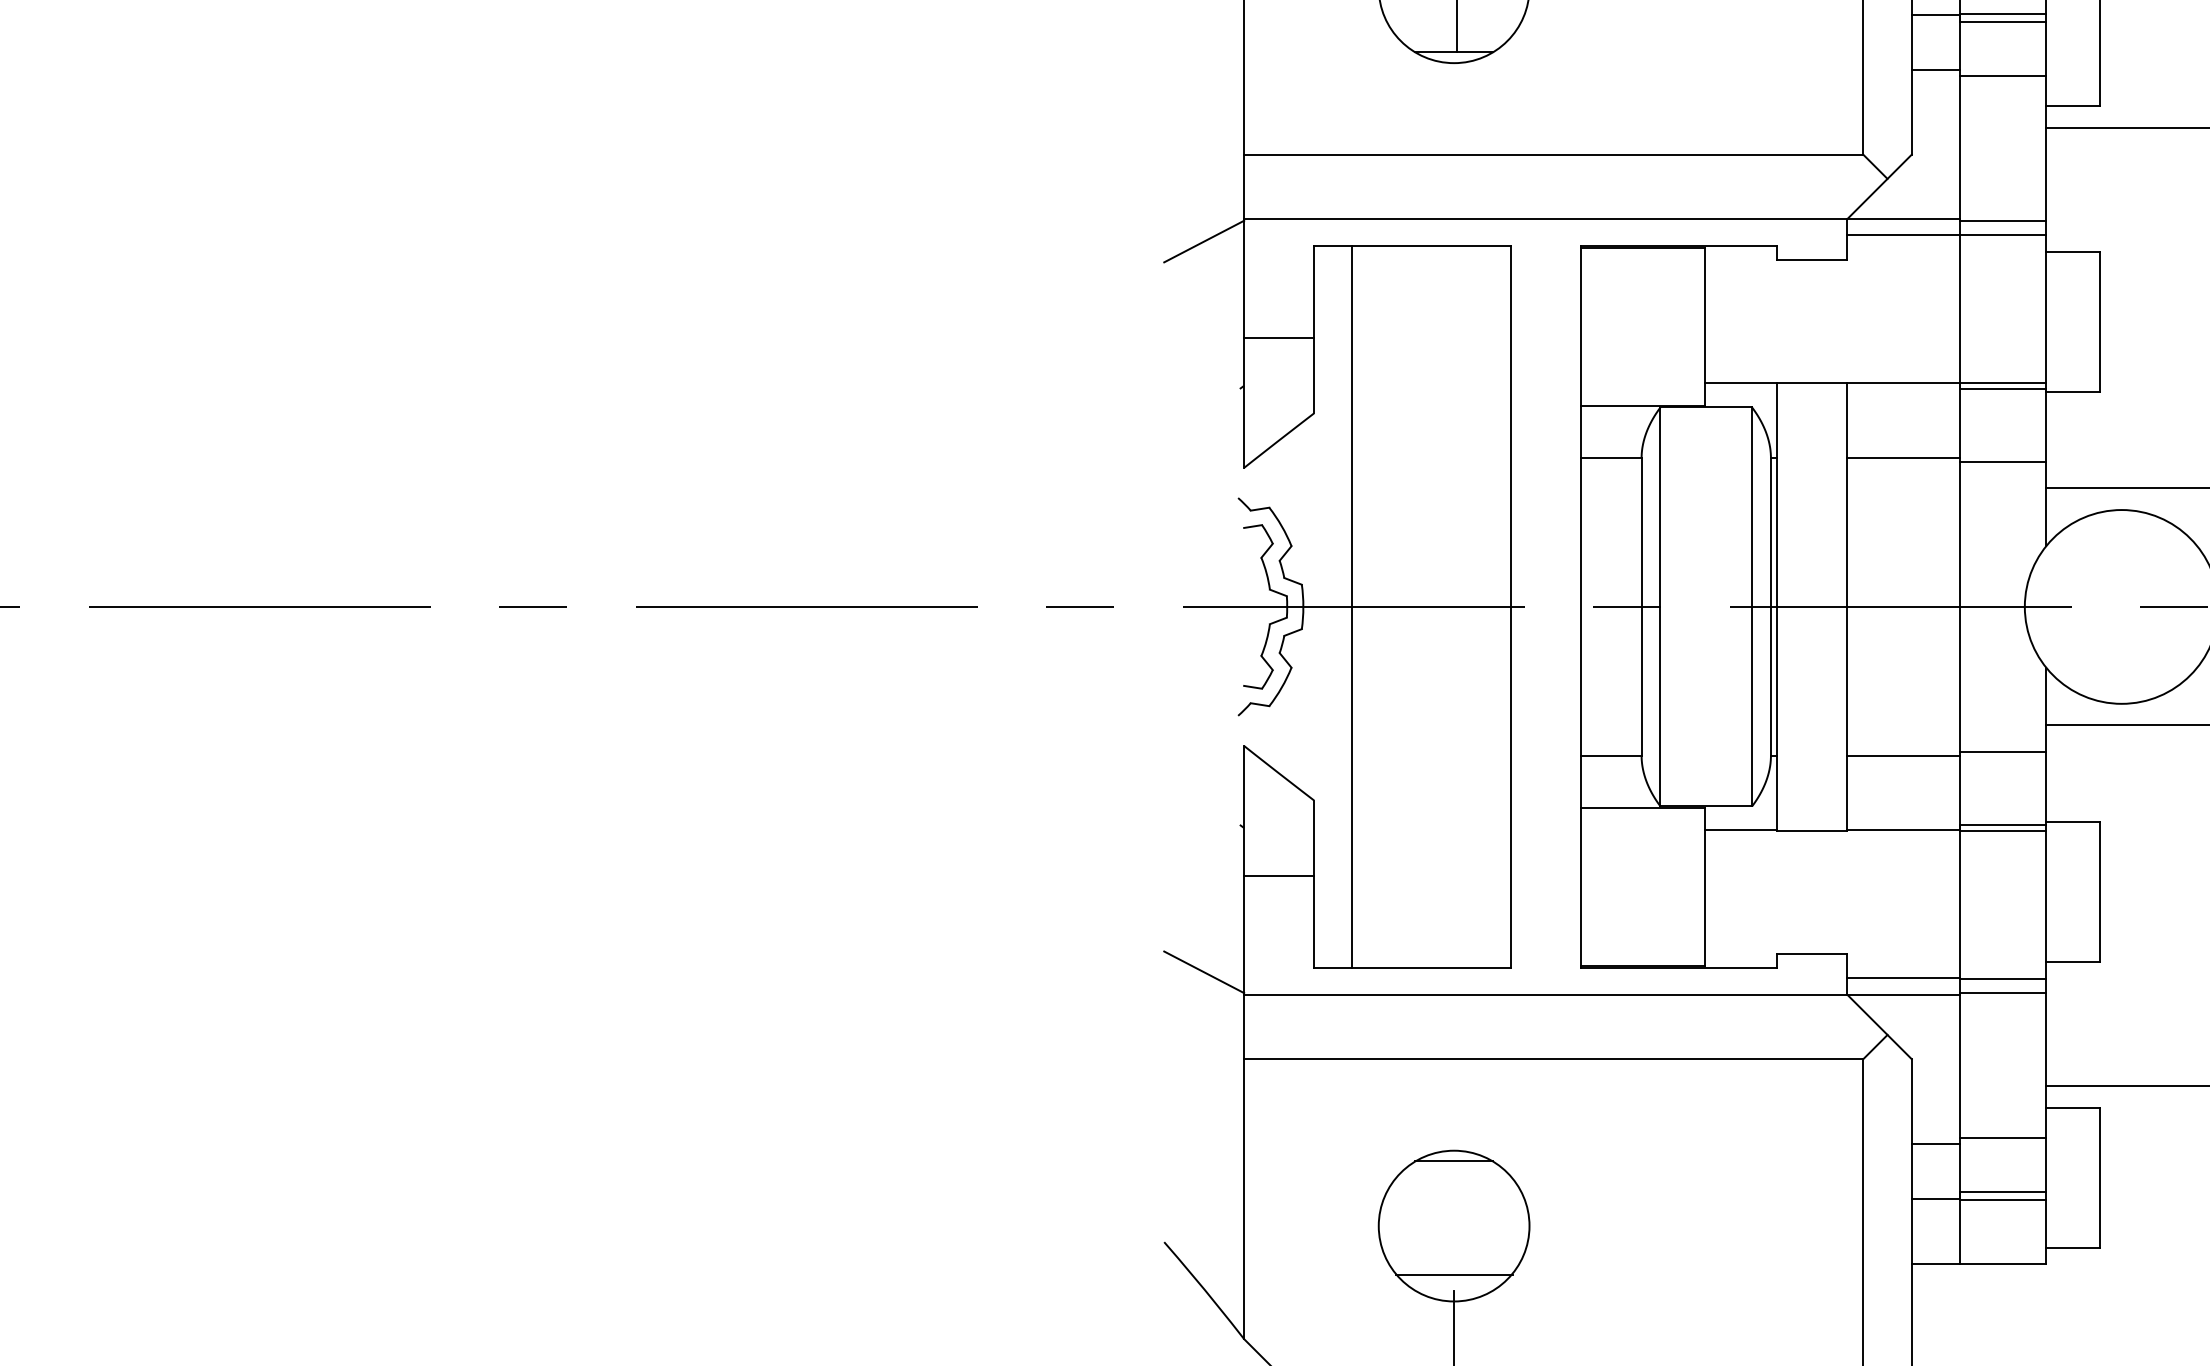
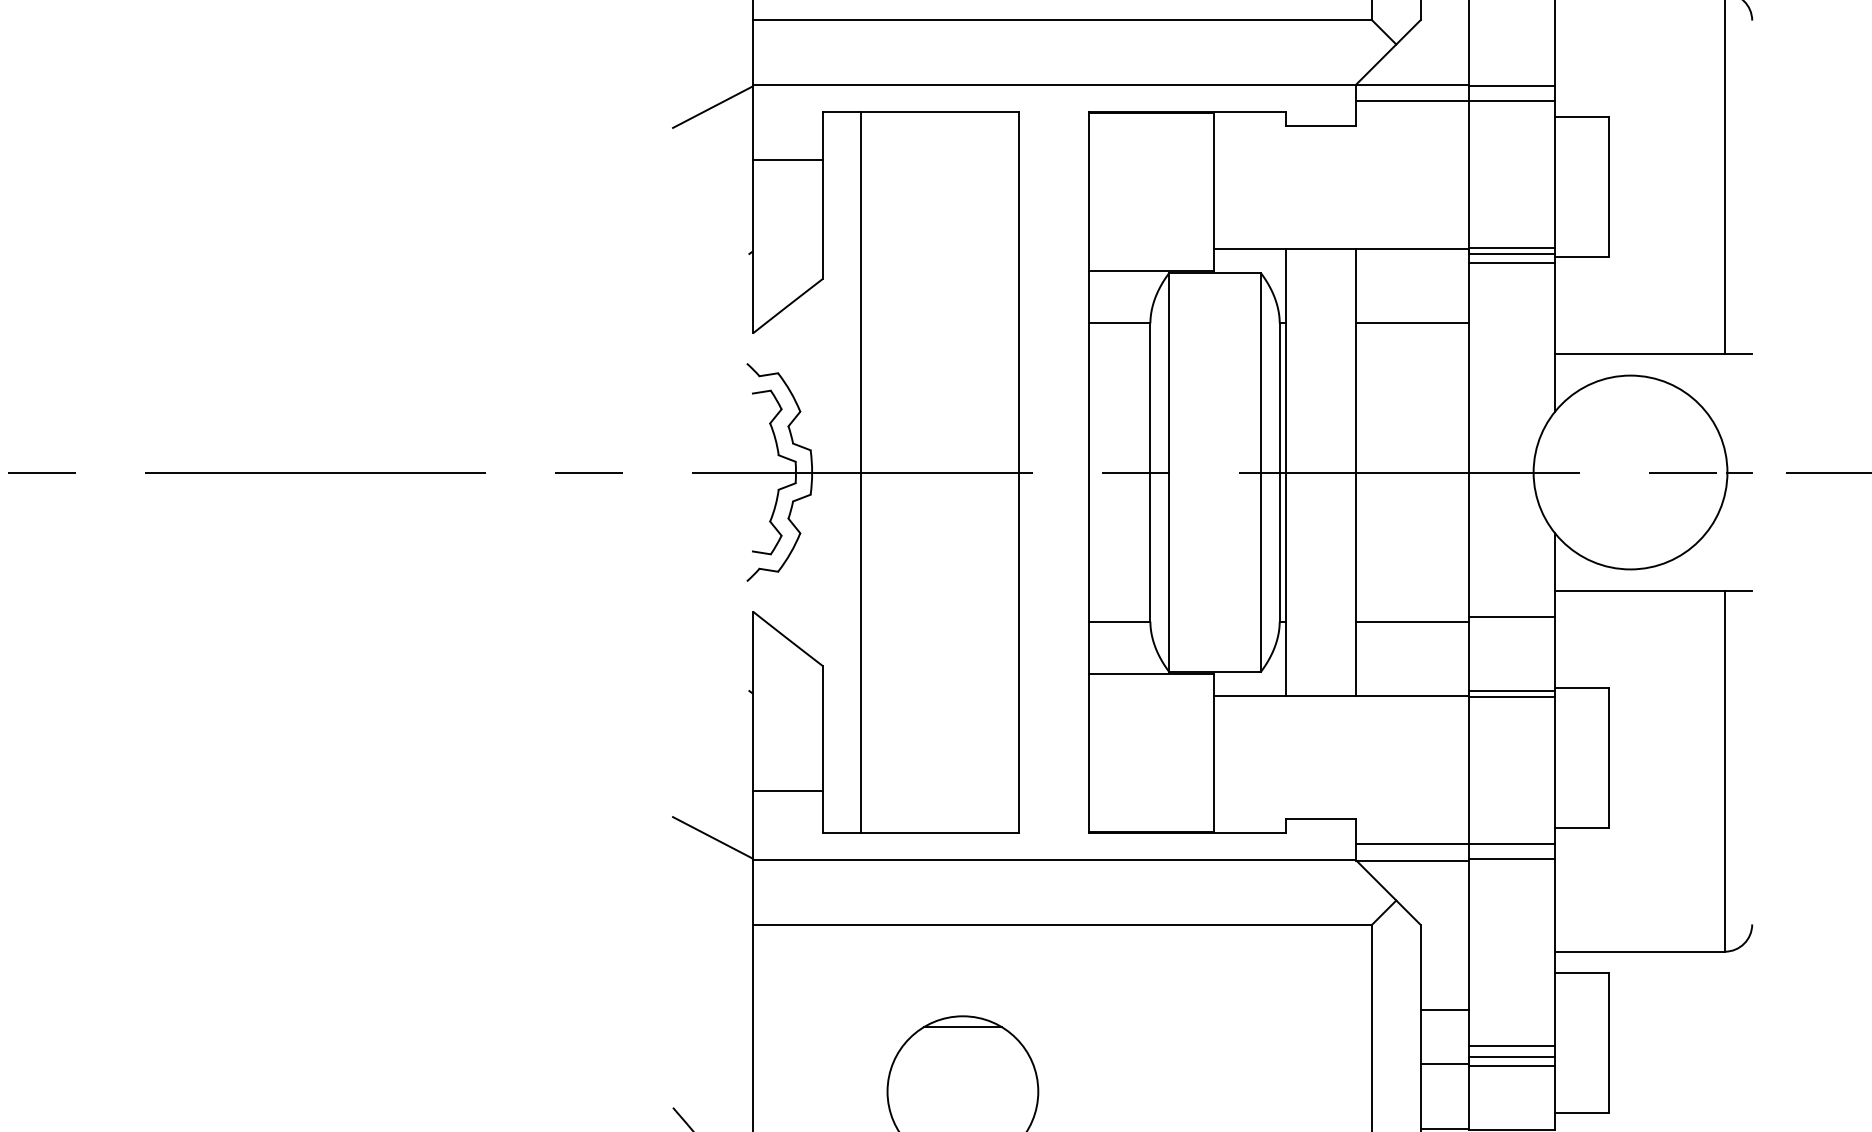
line: (1279, 337) -> (788, 160), moved
line: (2003, 462) -> (1512, 263), moved
line: (1279, 876) -> (788, 791), moved
line: (2003, 1138) -> (1512, 1046), moved

